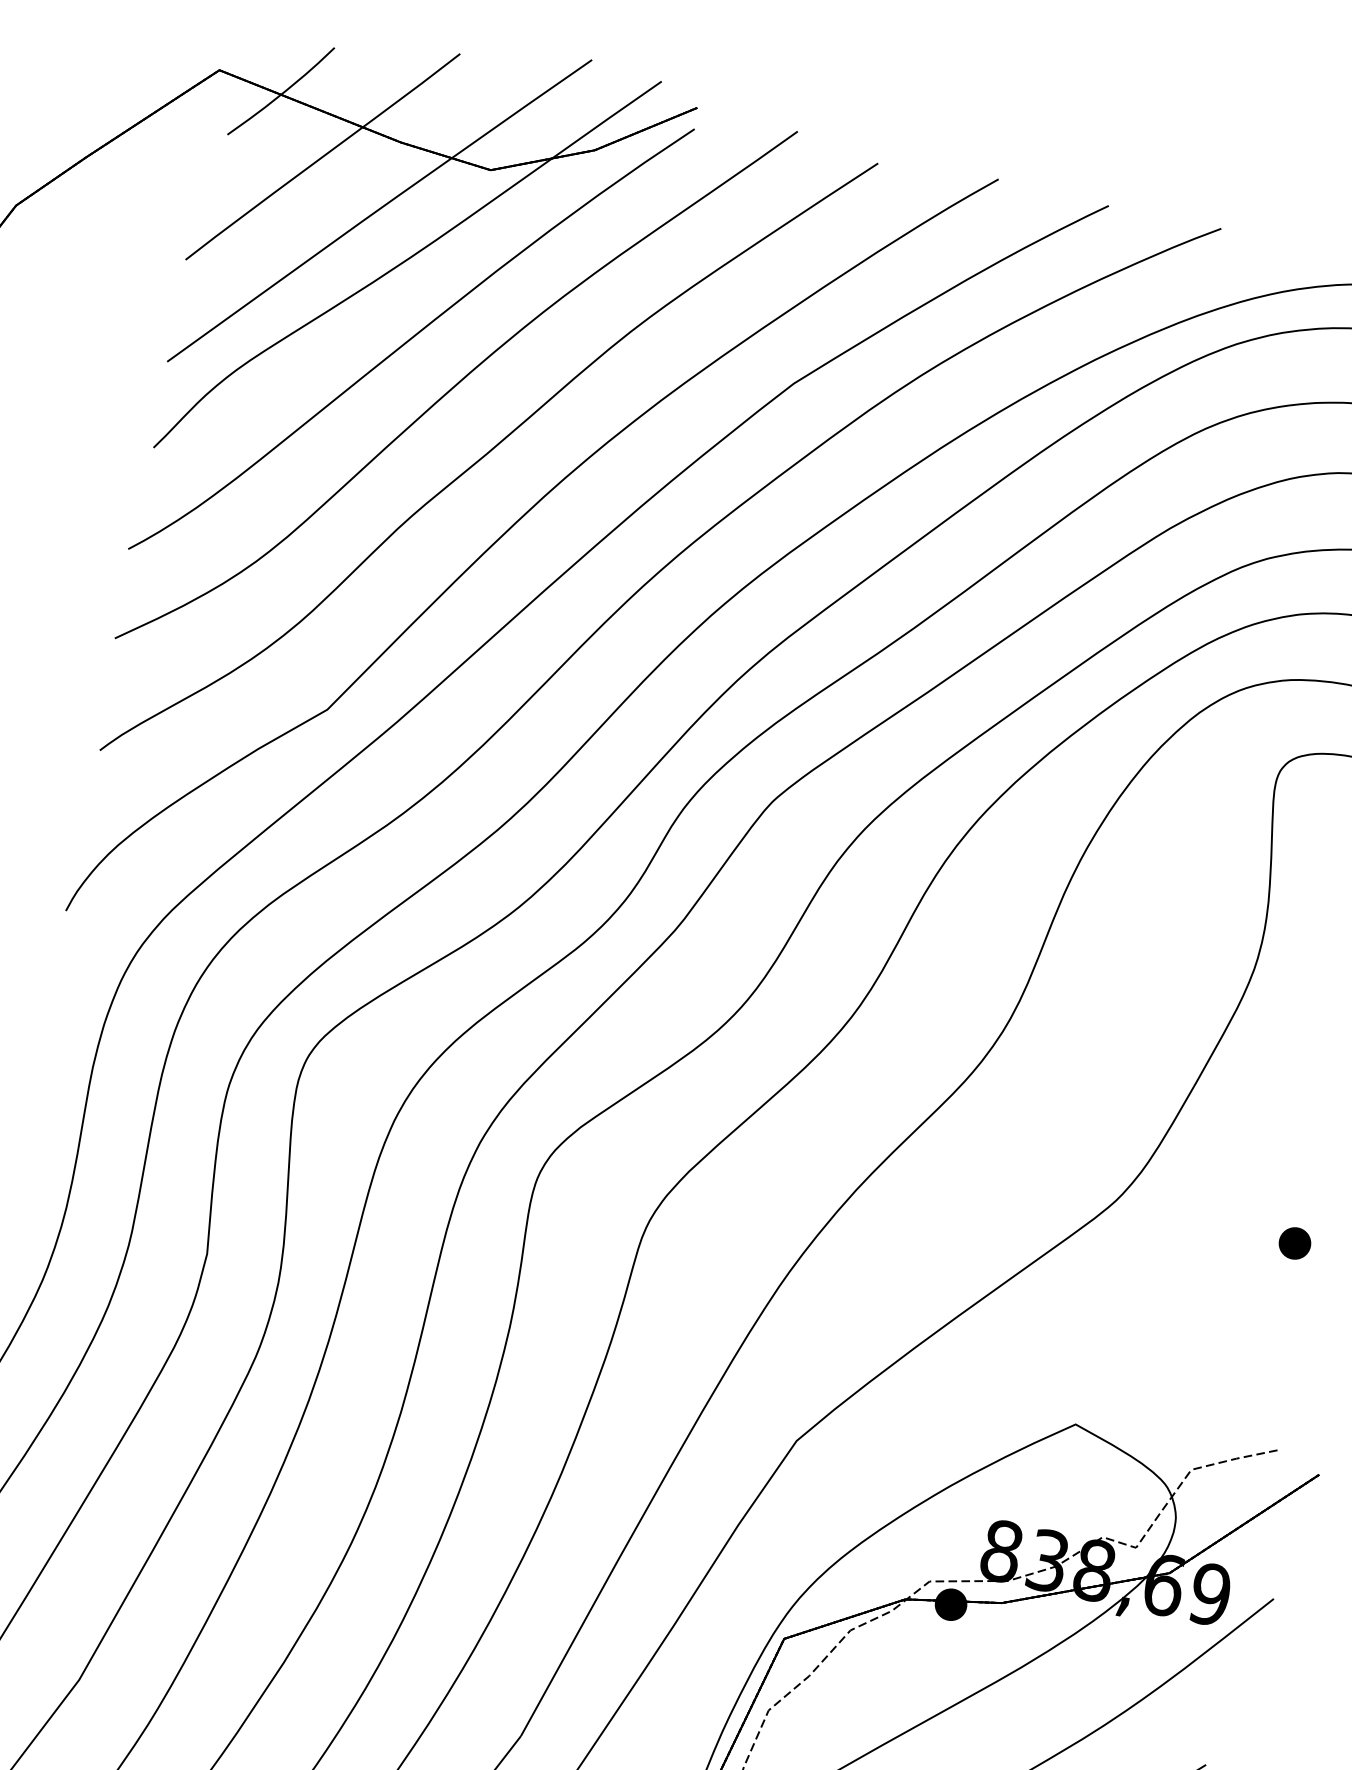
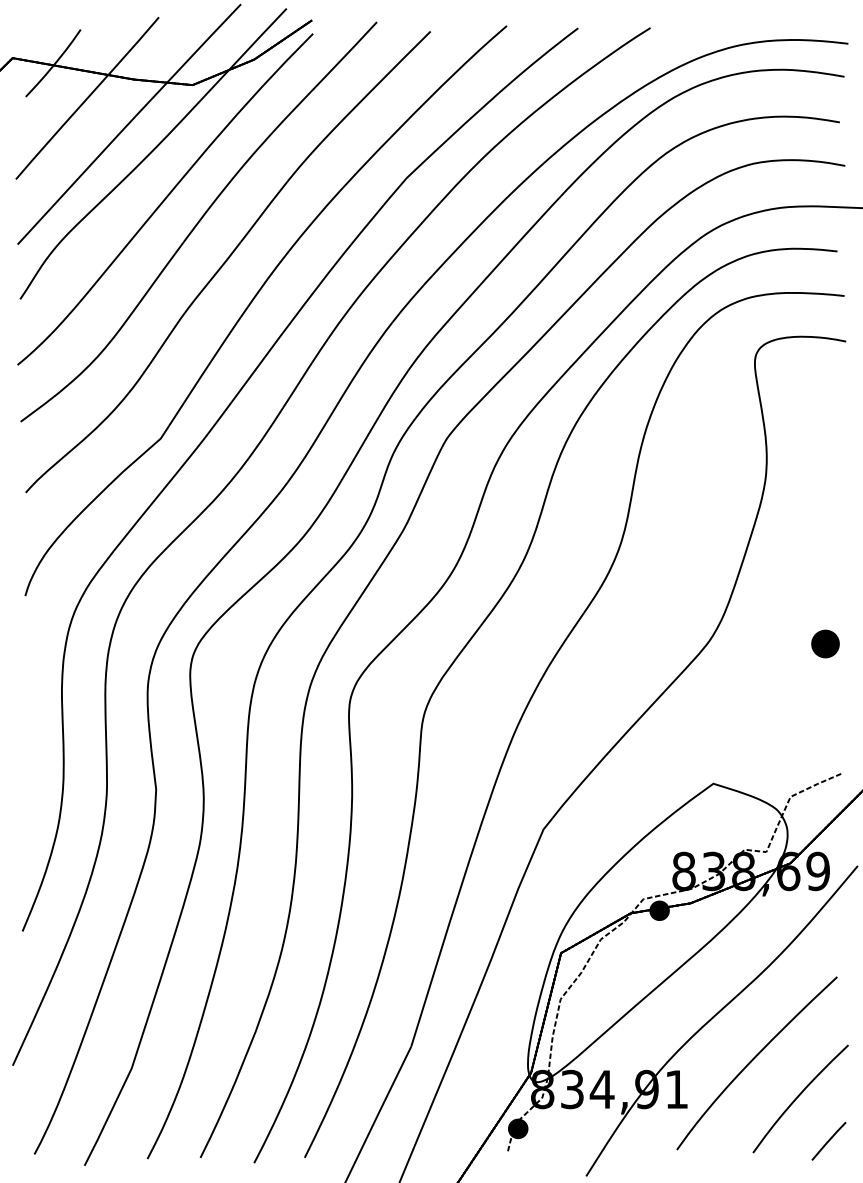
part: (1294, 1243) -> (825, 644), size x1.4

